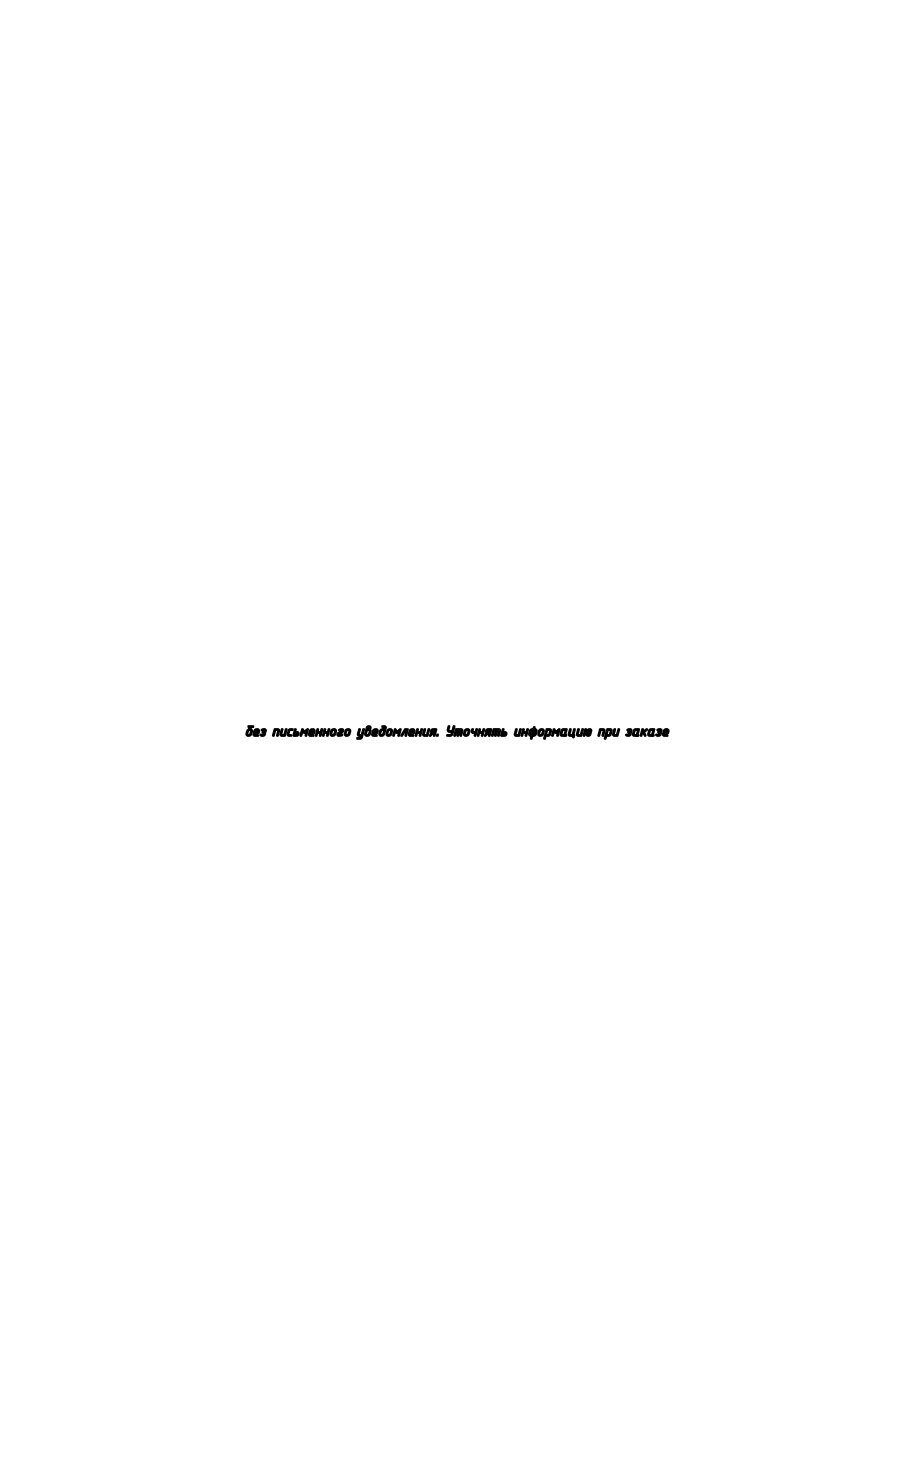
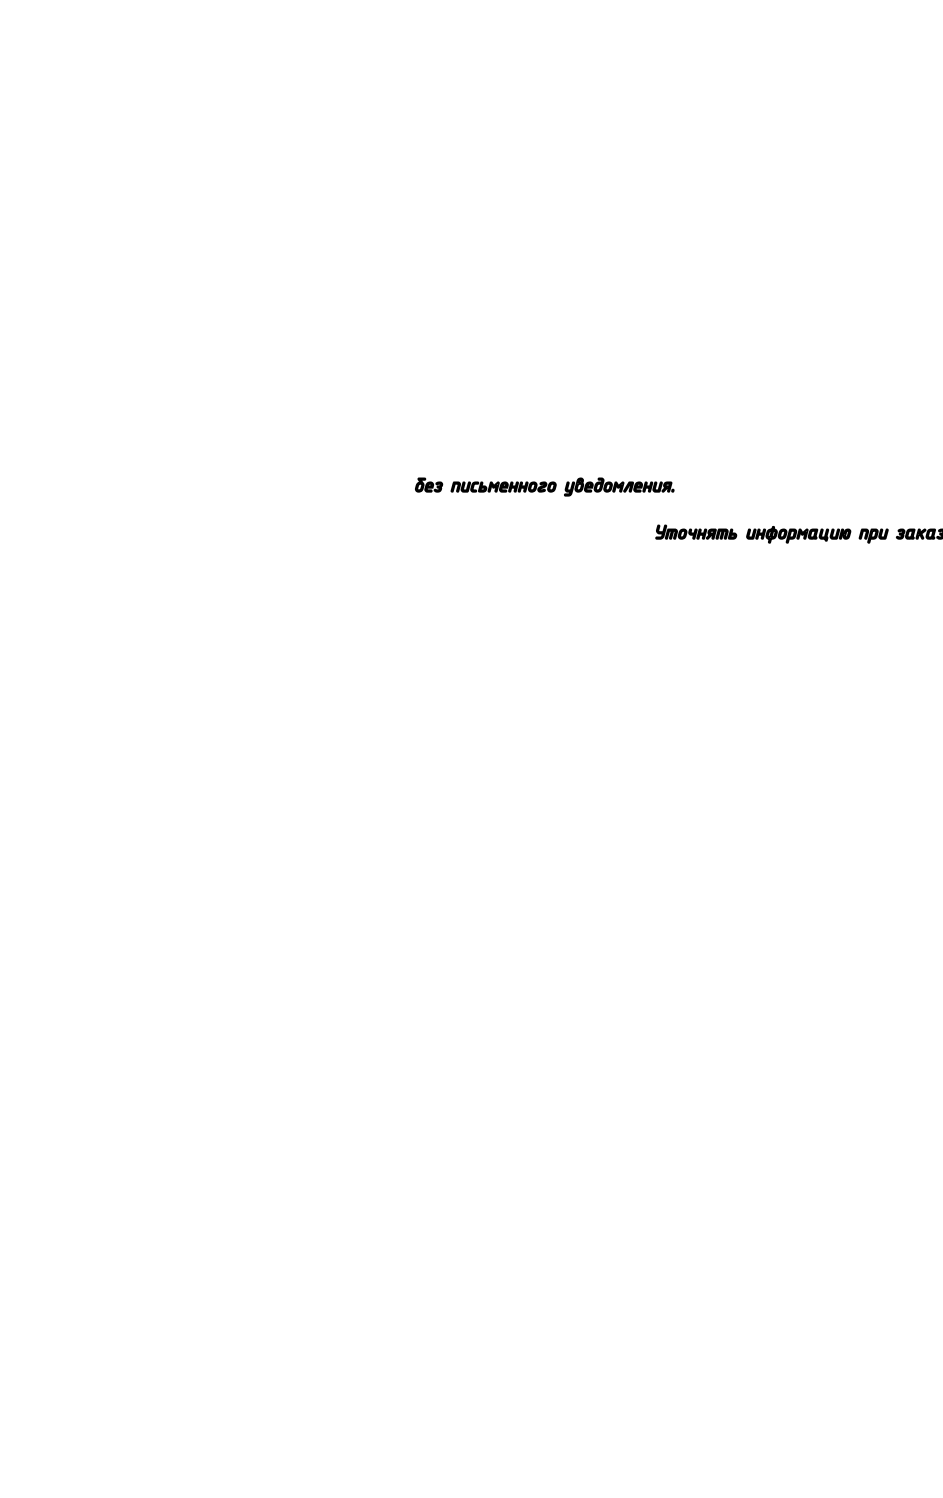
part: (341, 732) -> (543, 487), moved

